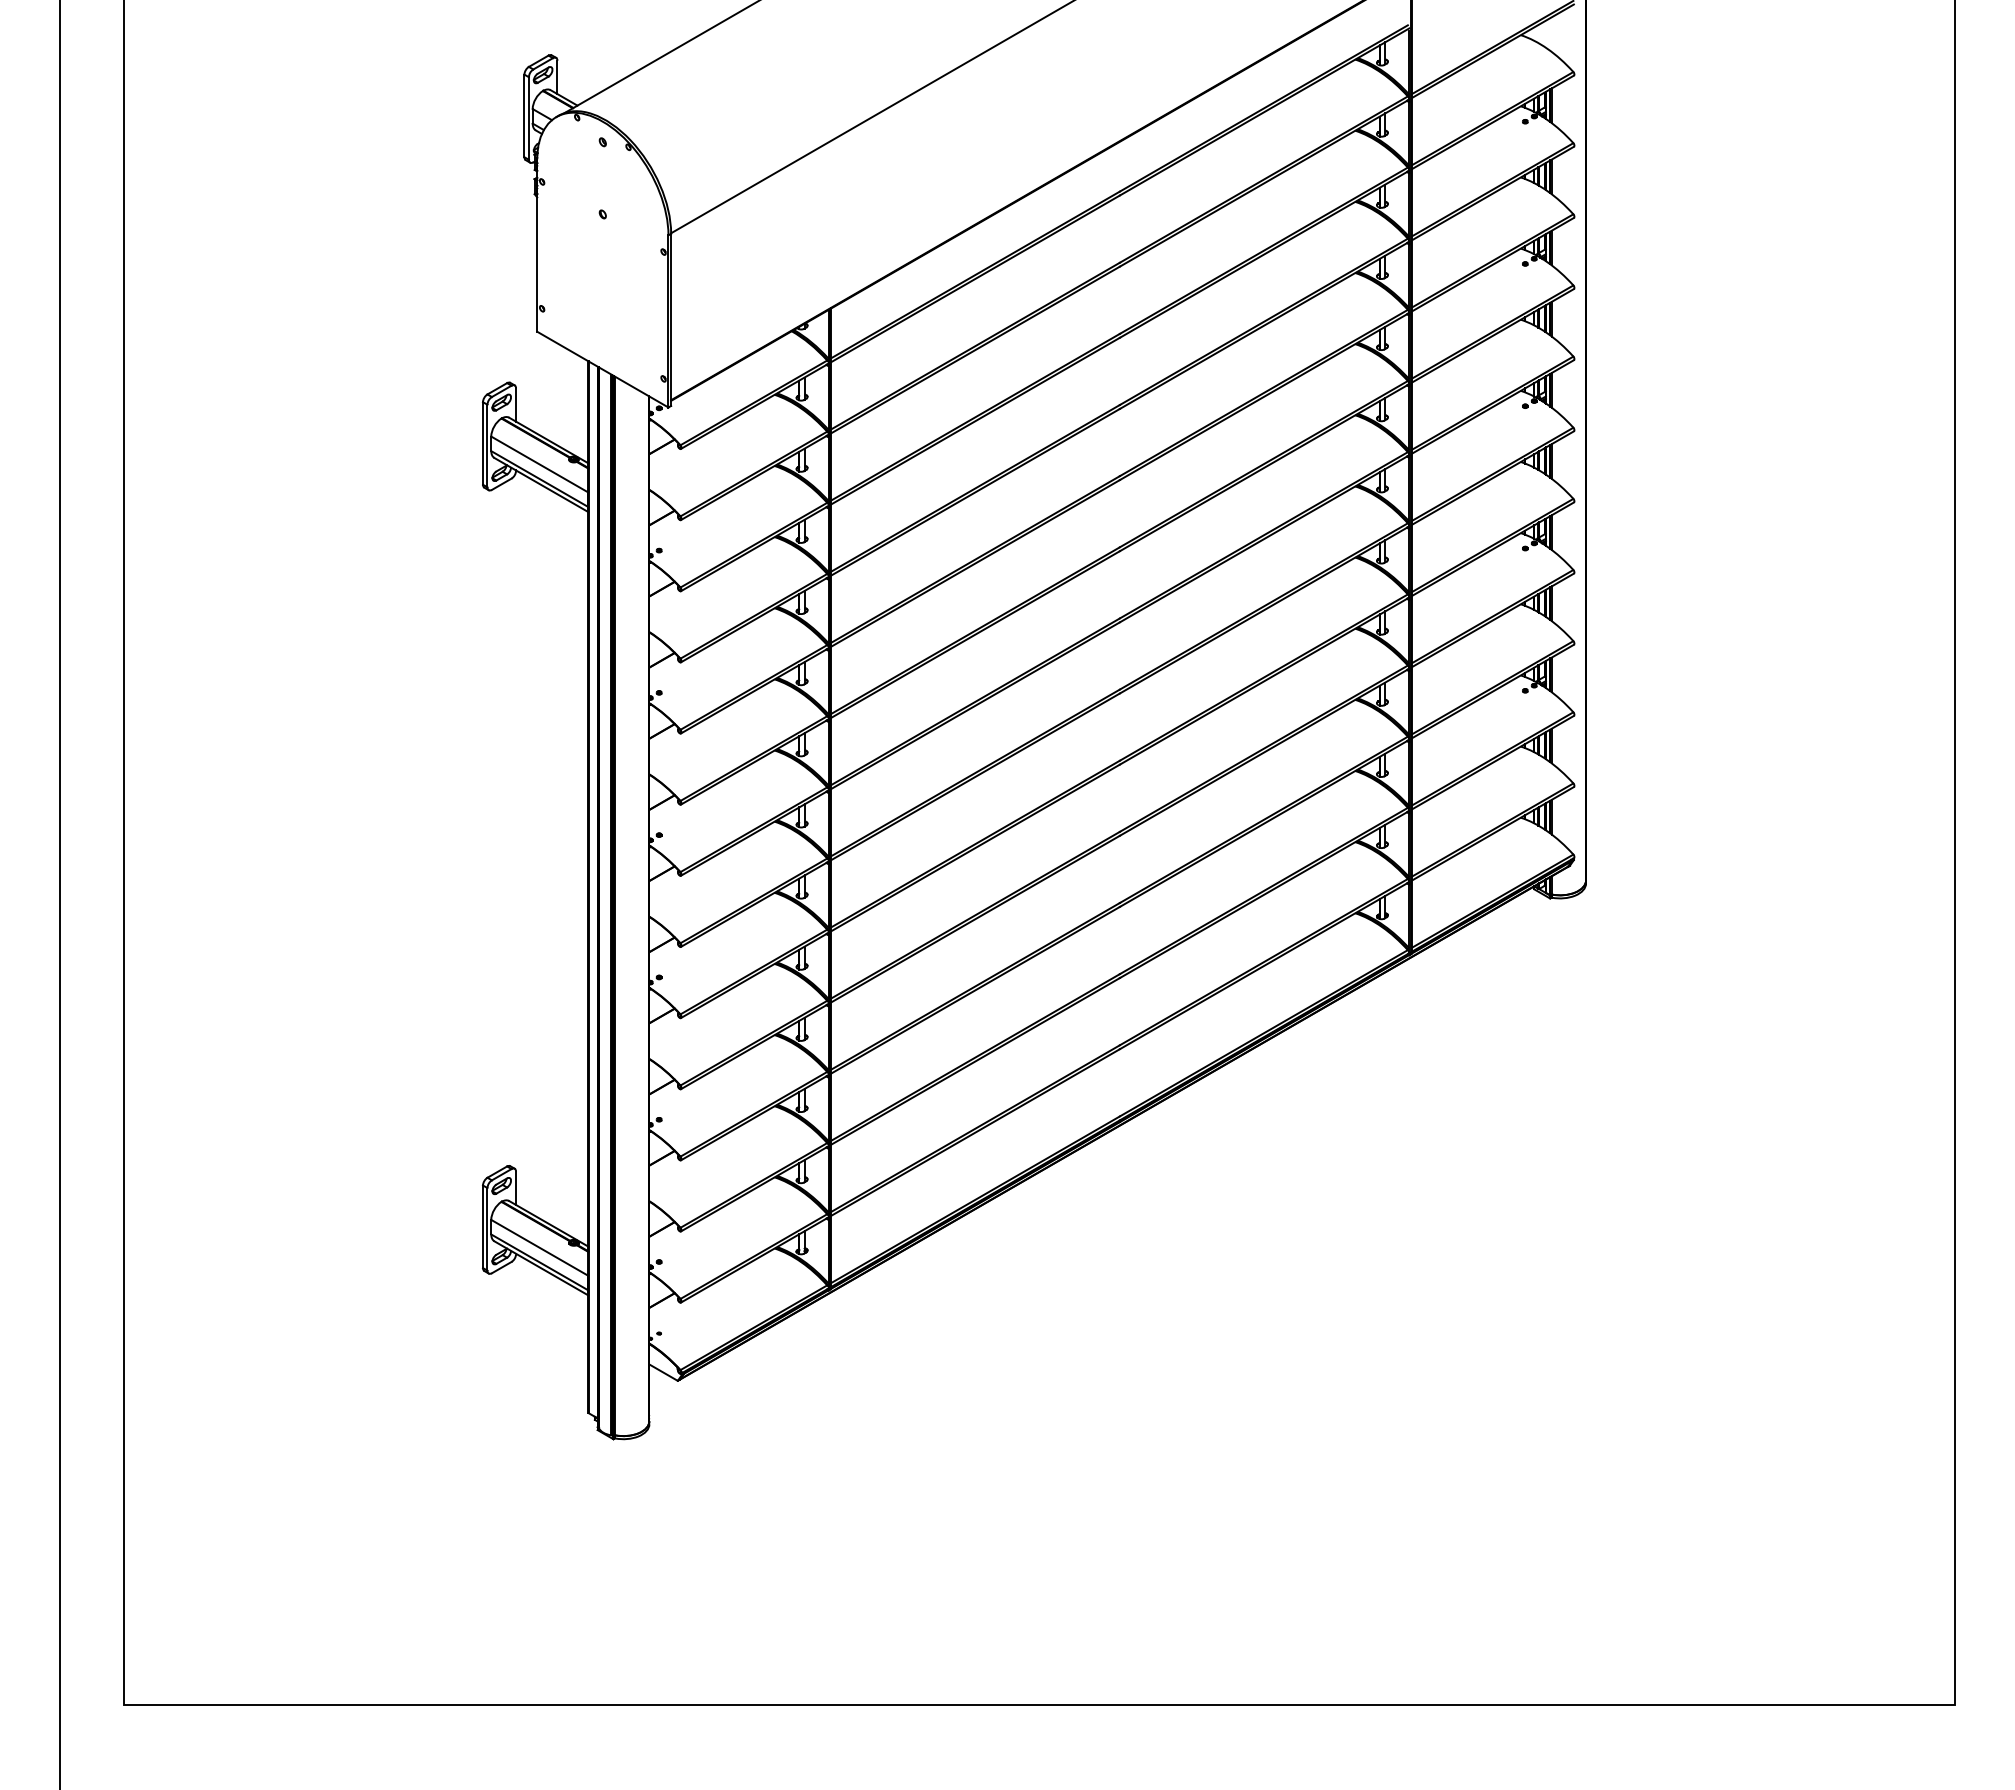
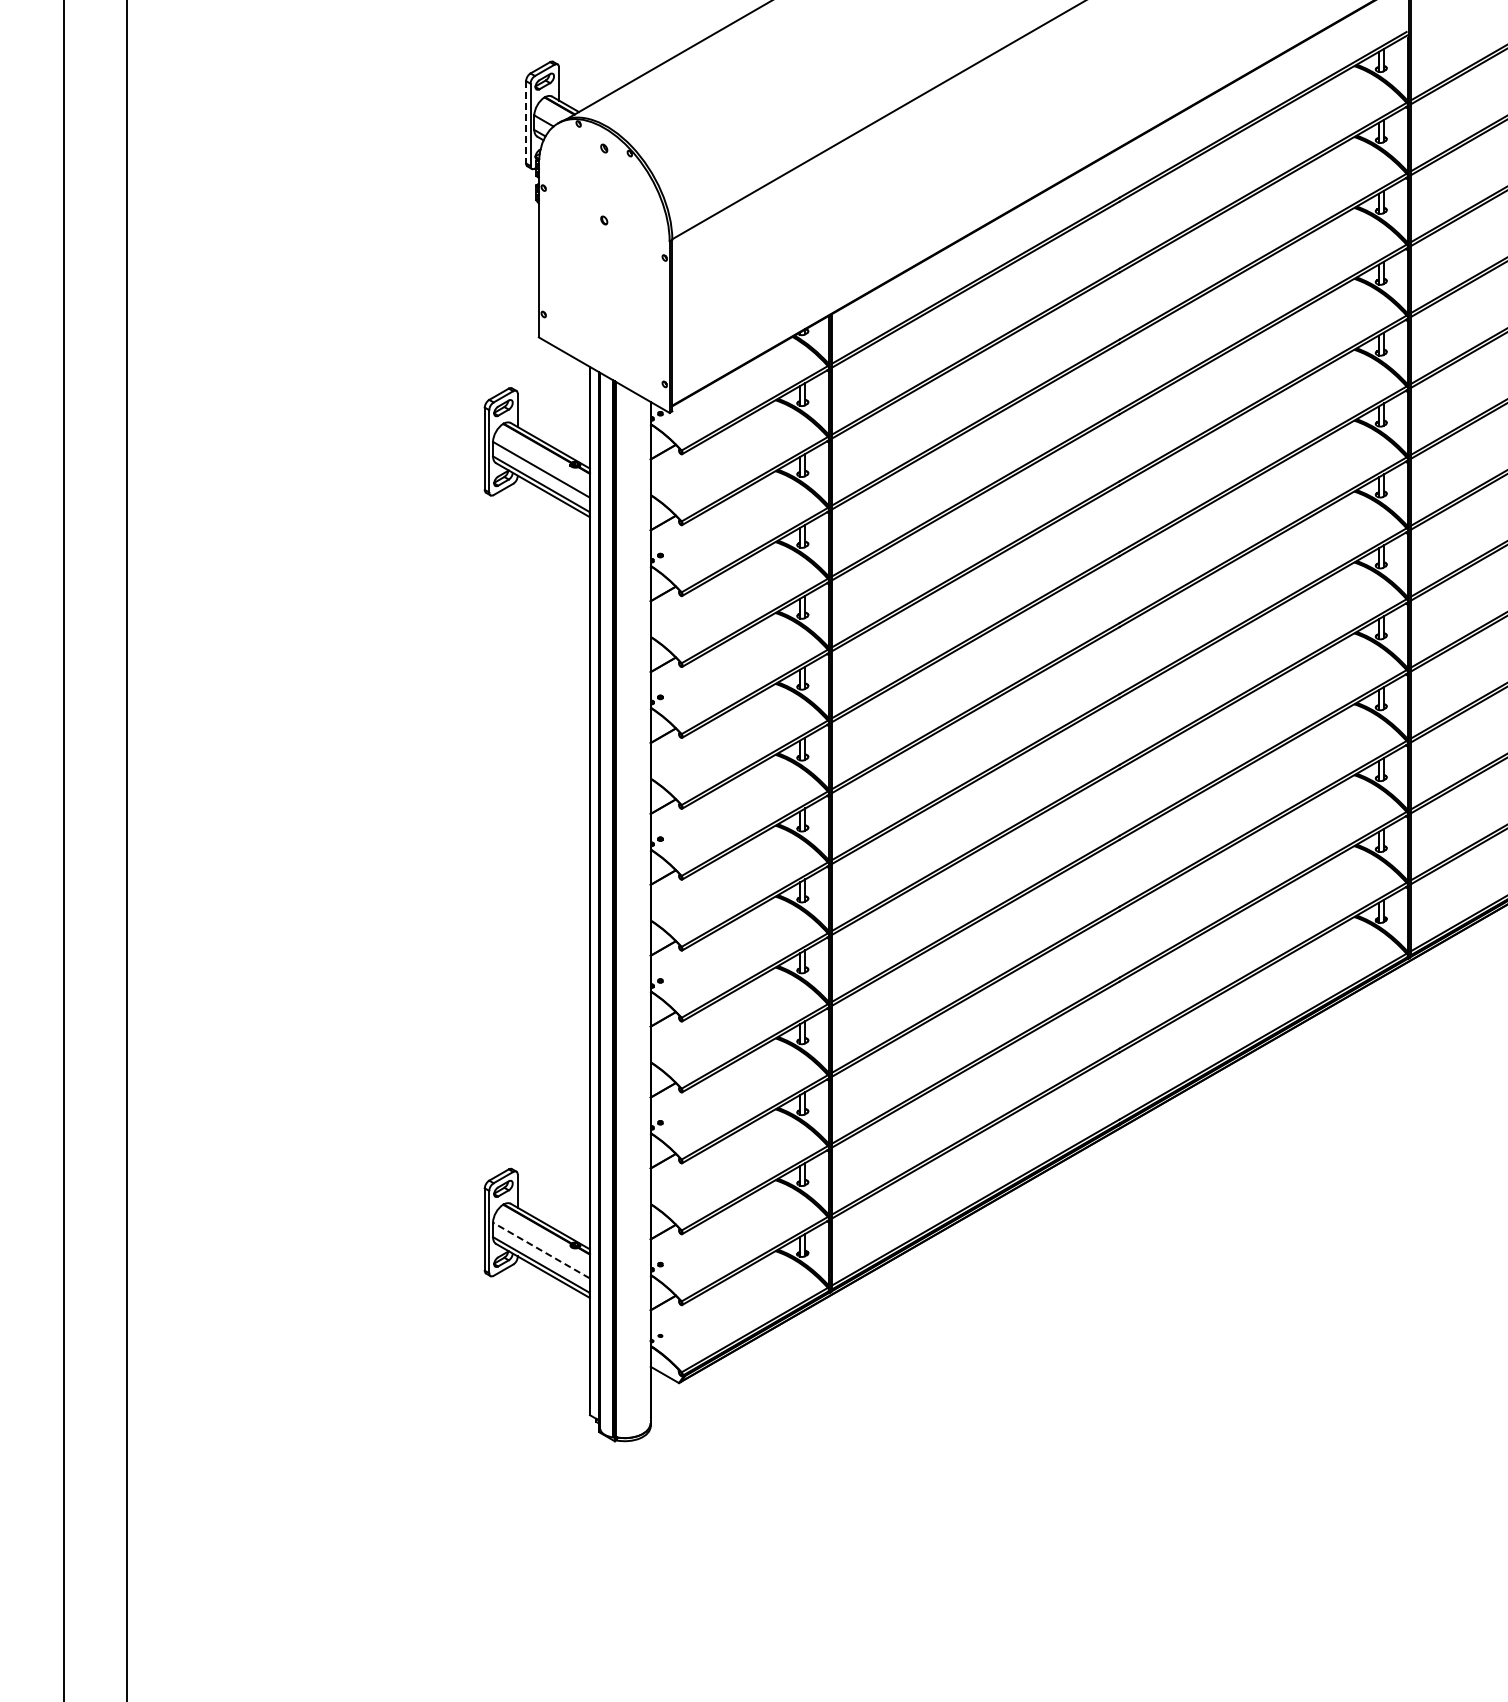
line: (524, 116) -> (526, 122), solid -> dashed
line: (539, 1247) -> (541, 1250), solid -> dashed

